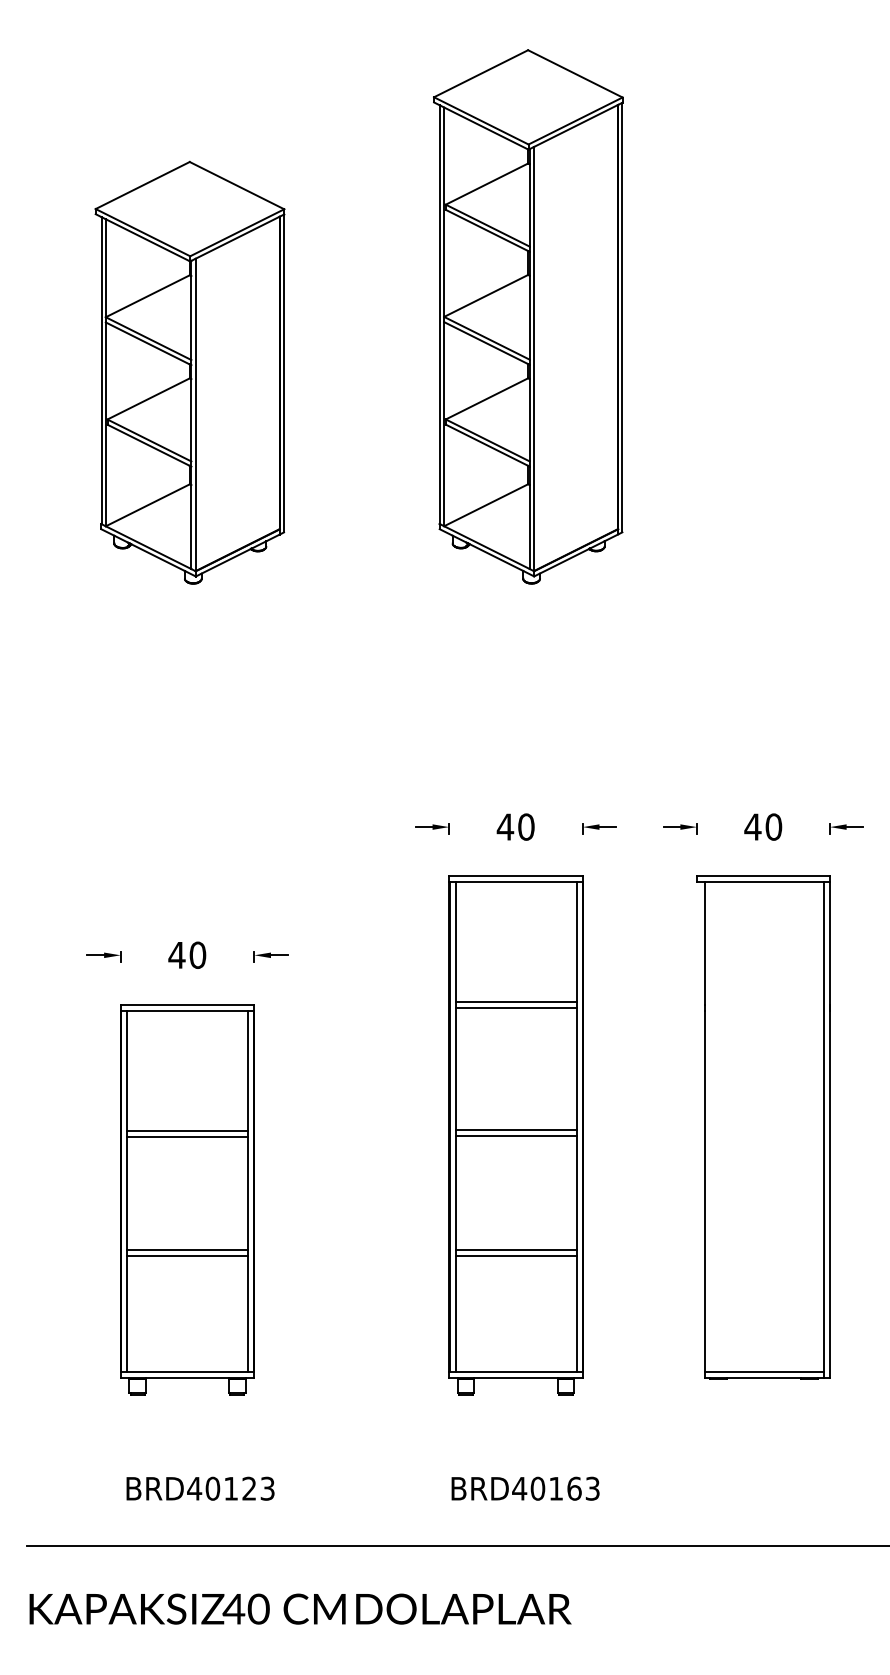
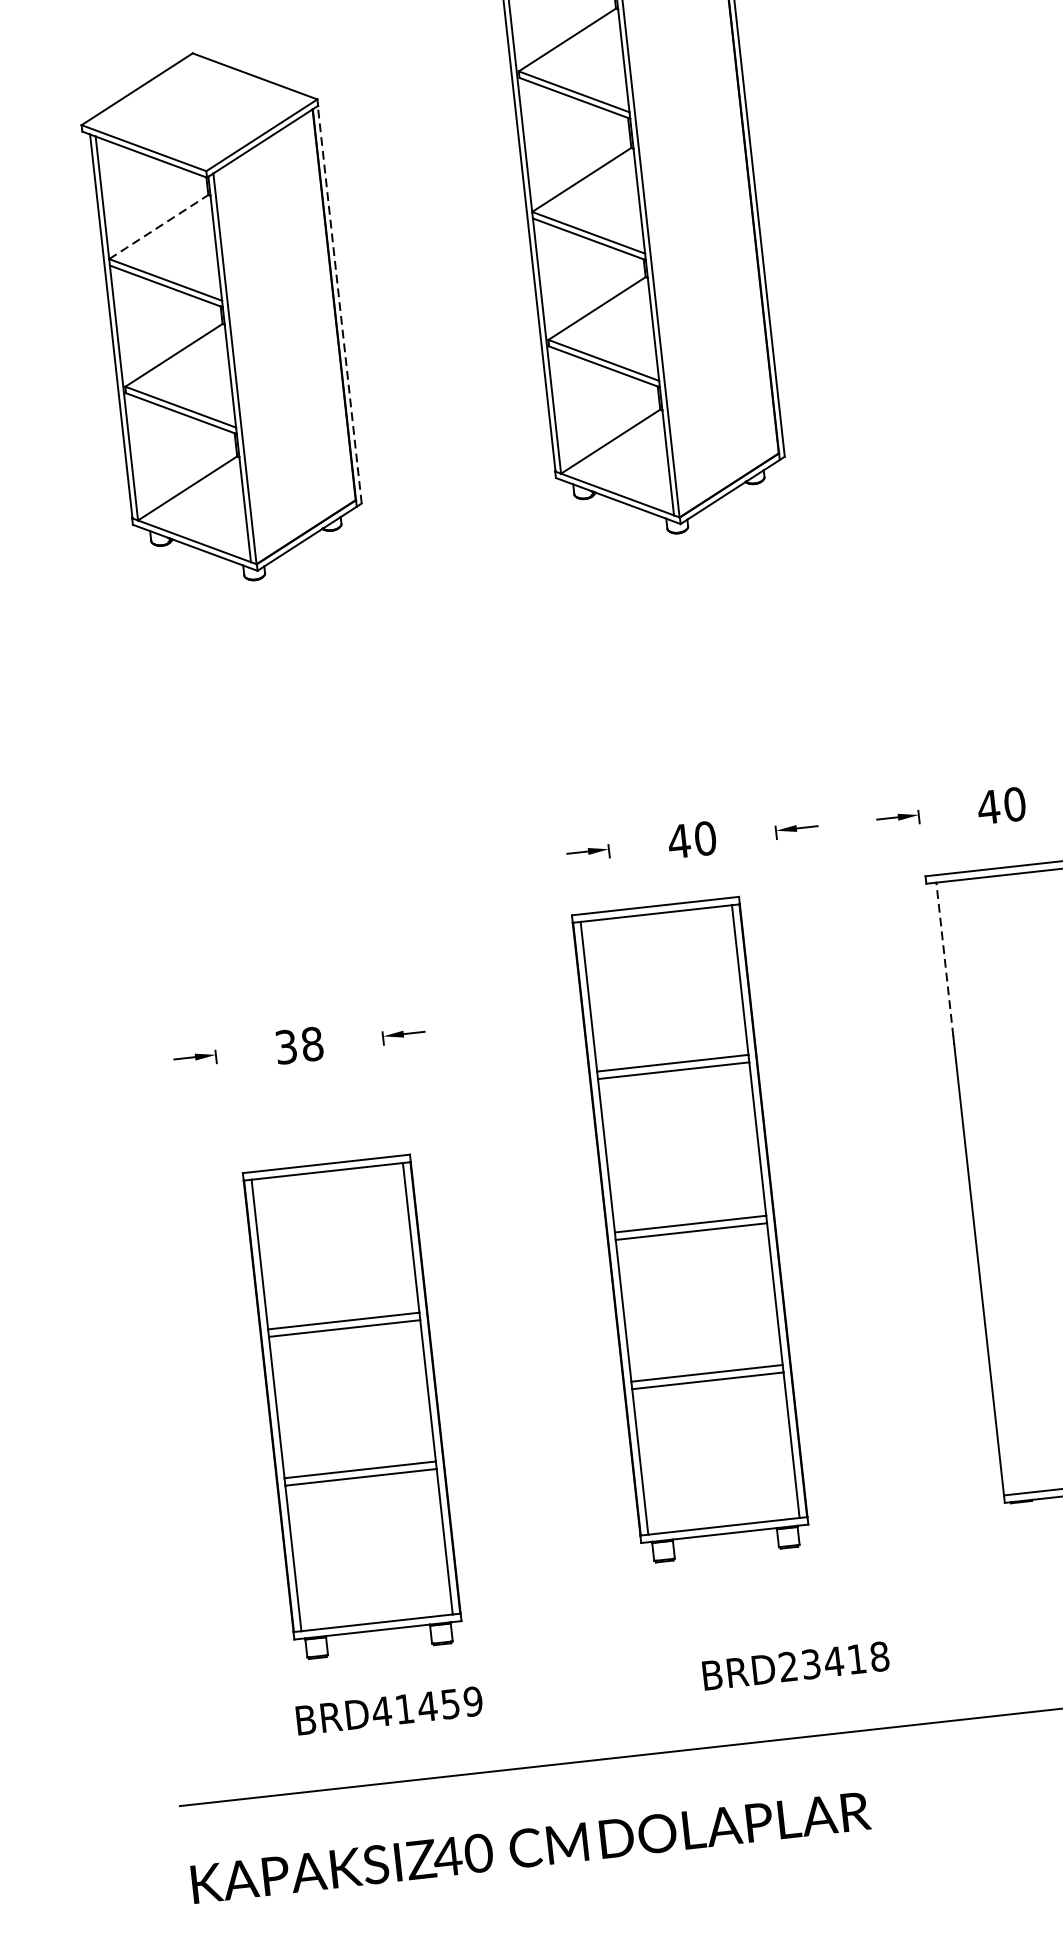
line: (147, 296) -> (158, 227), solid -> dashed
line: (284, 373) -> (340, 304), solid -> dashed
line: (704, 943) -> (944, 959), solid -> dashed
text: (187, 955) -> (299, 1045), 40 -> 38
part: (515, 1135) -> (690, 1230), moved
part: (187, 1199) -> (353, 1406), moved
text: (239, 1488) -> (438, 1705), BRD40123 -> BRD41459
text: (555, 1488) -> (833, 1661), BRD40163 -> BRD23418

